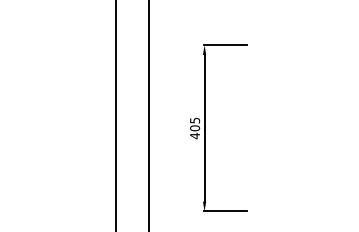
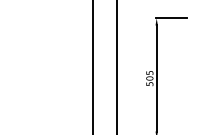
text: (195, 136) -> (150, 84), 405 -> 505

